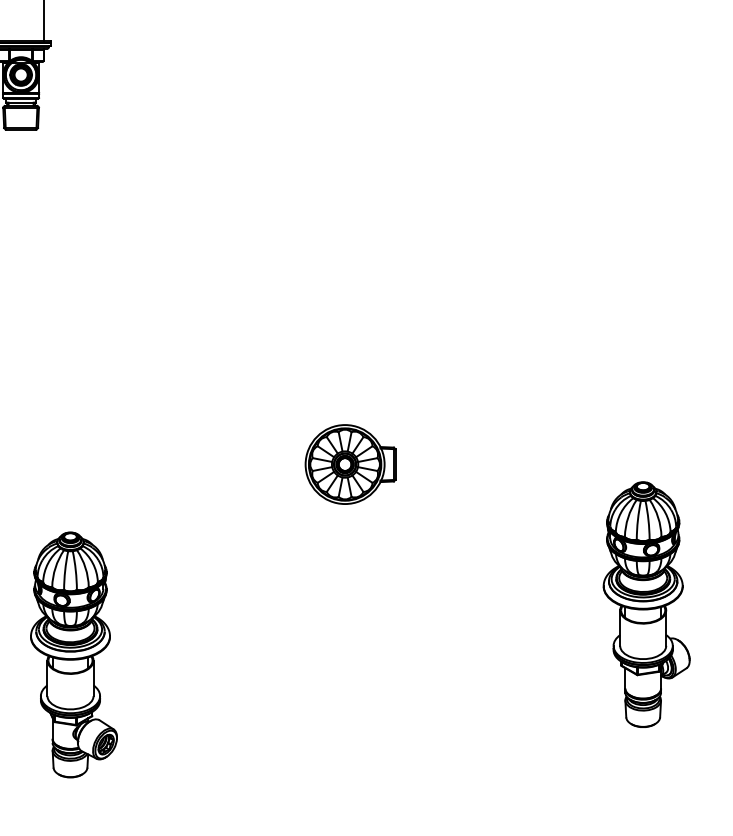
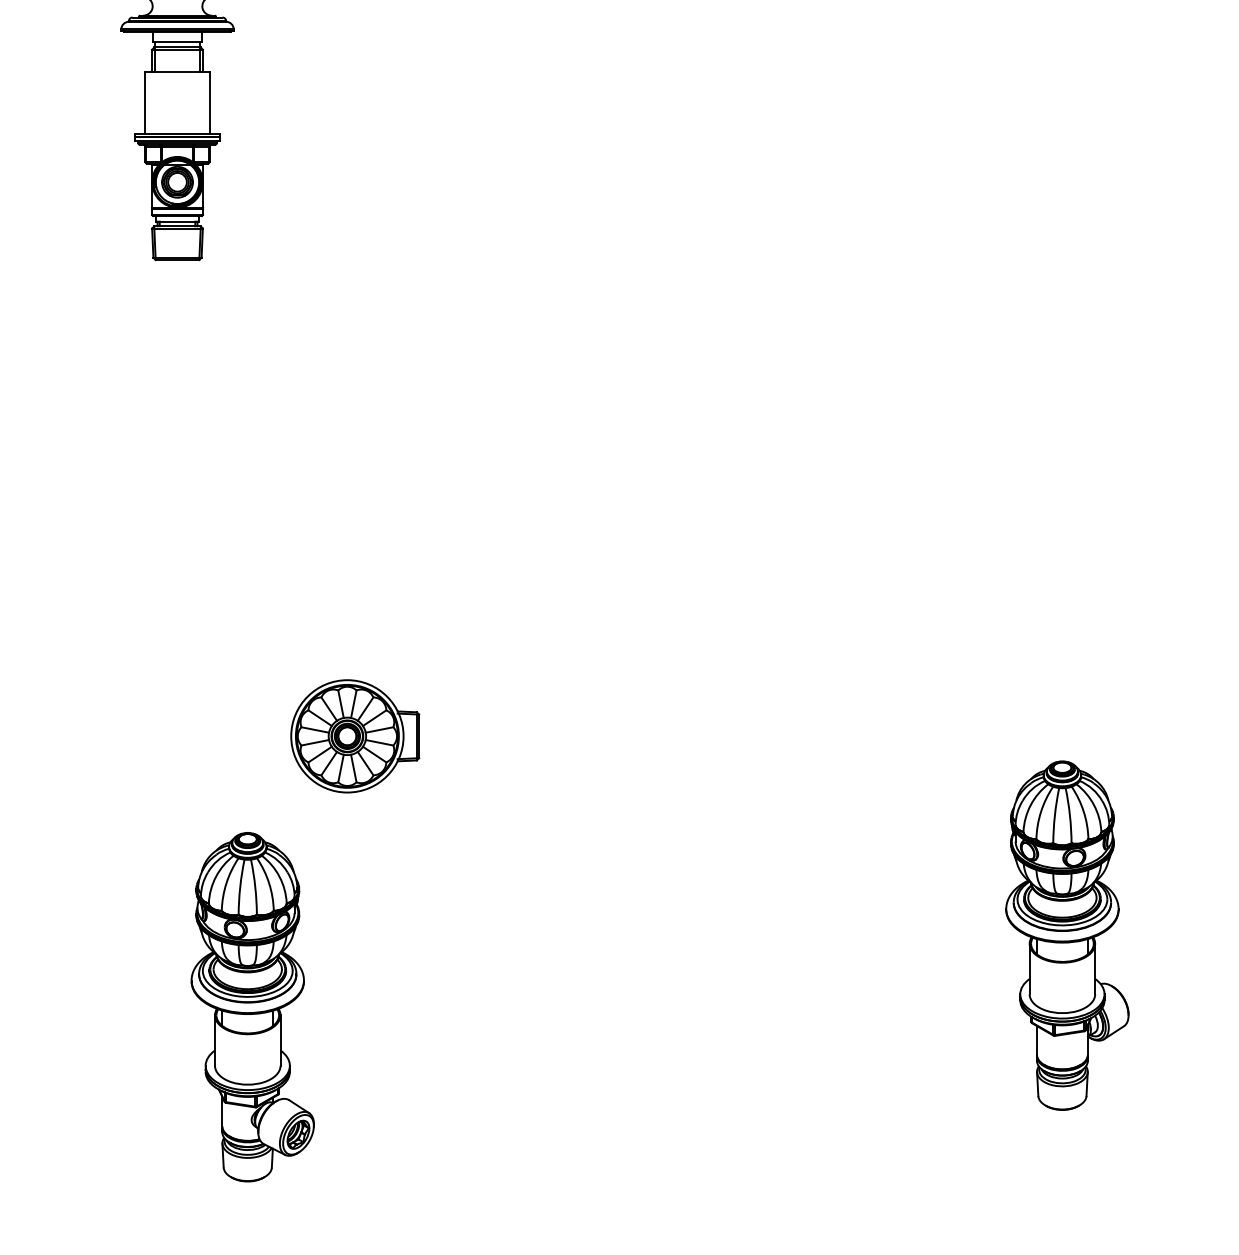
part: (350, 464) -> (355, 736), moved

